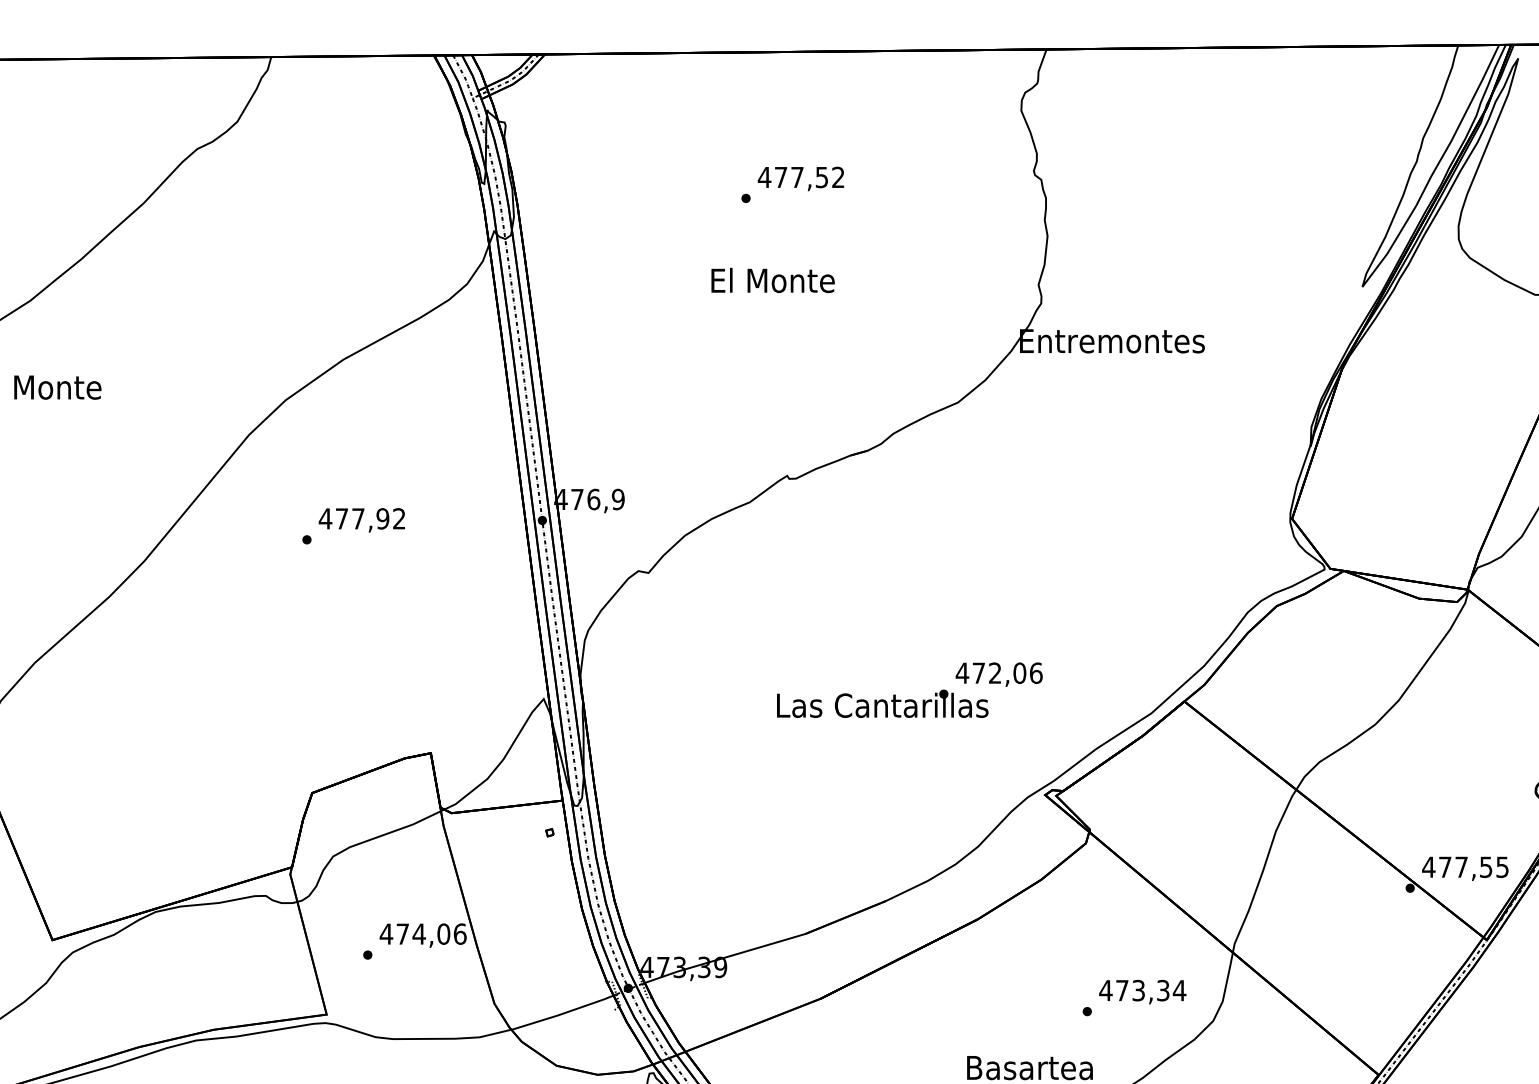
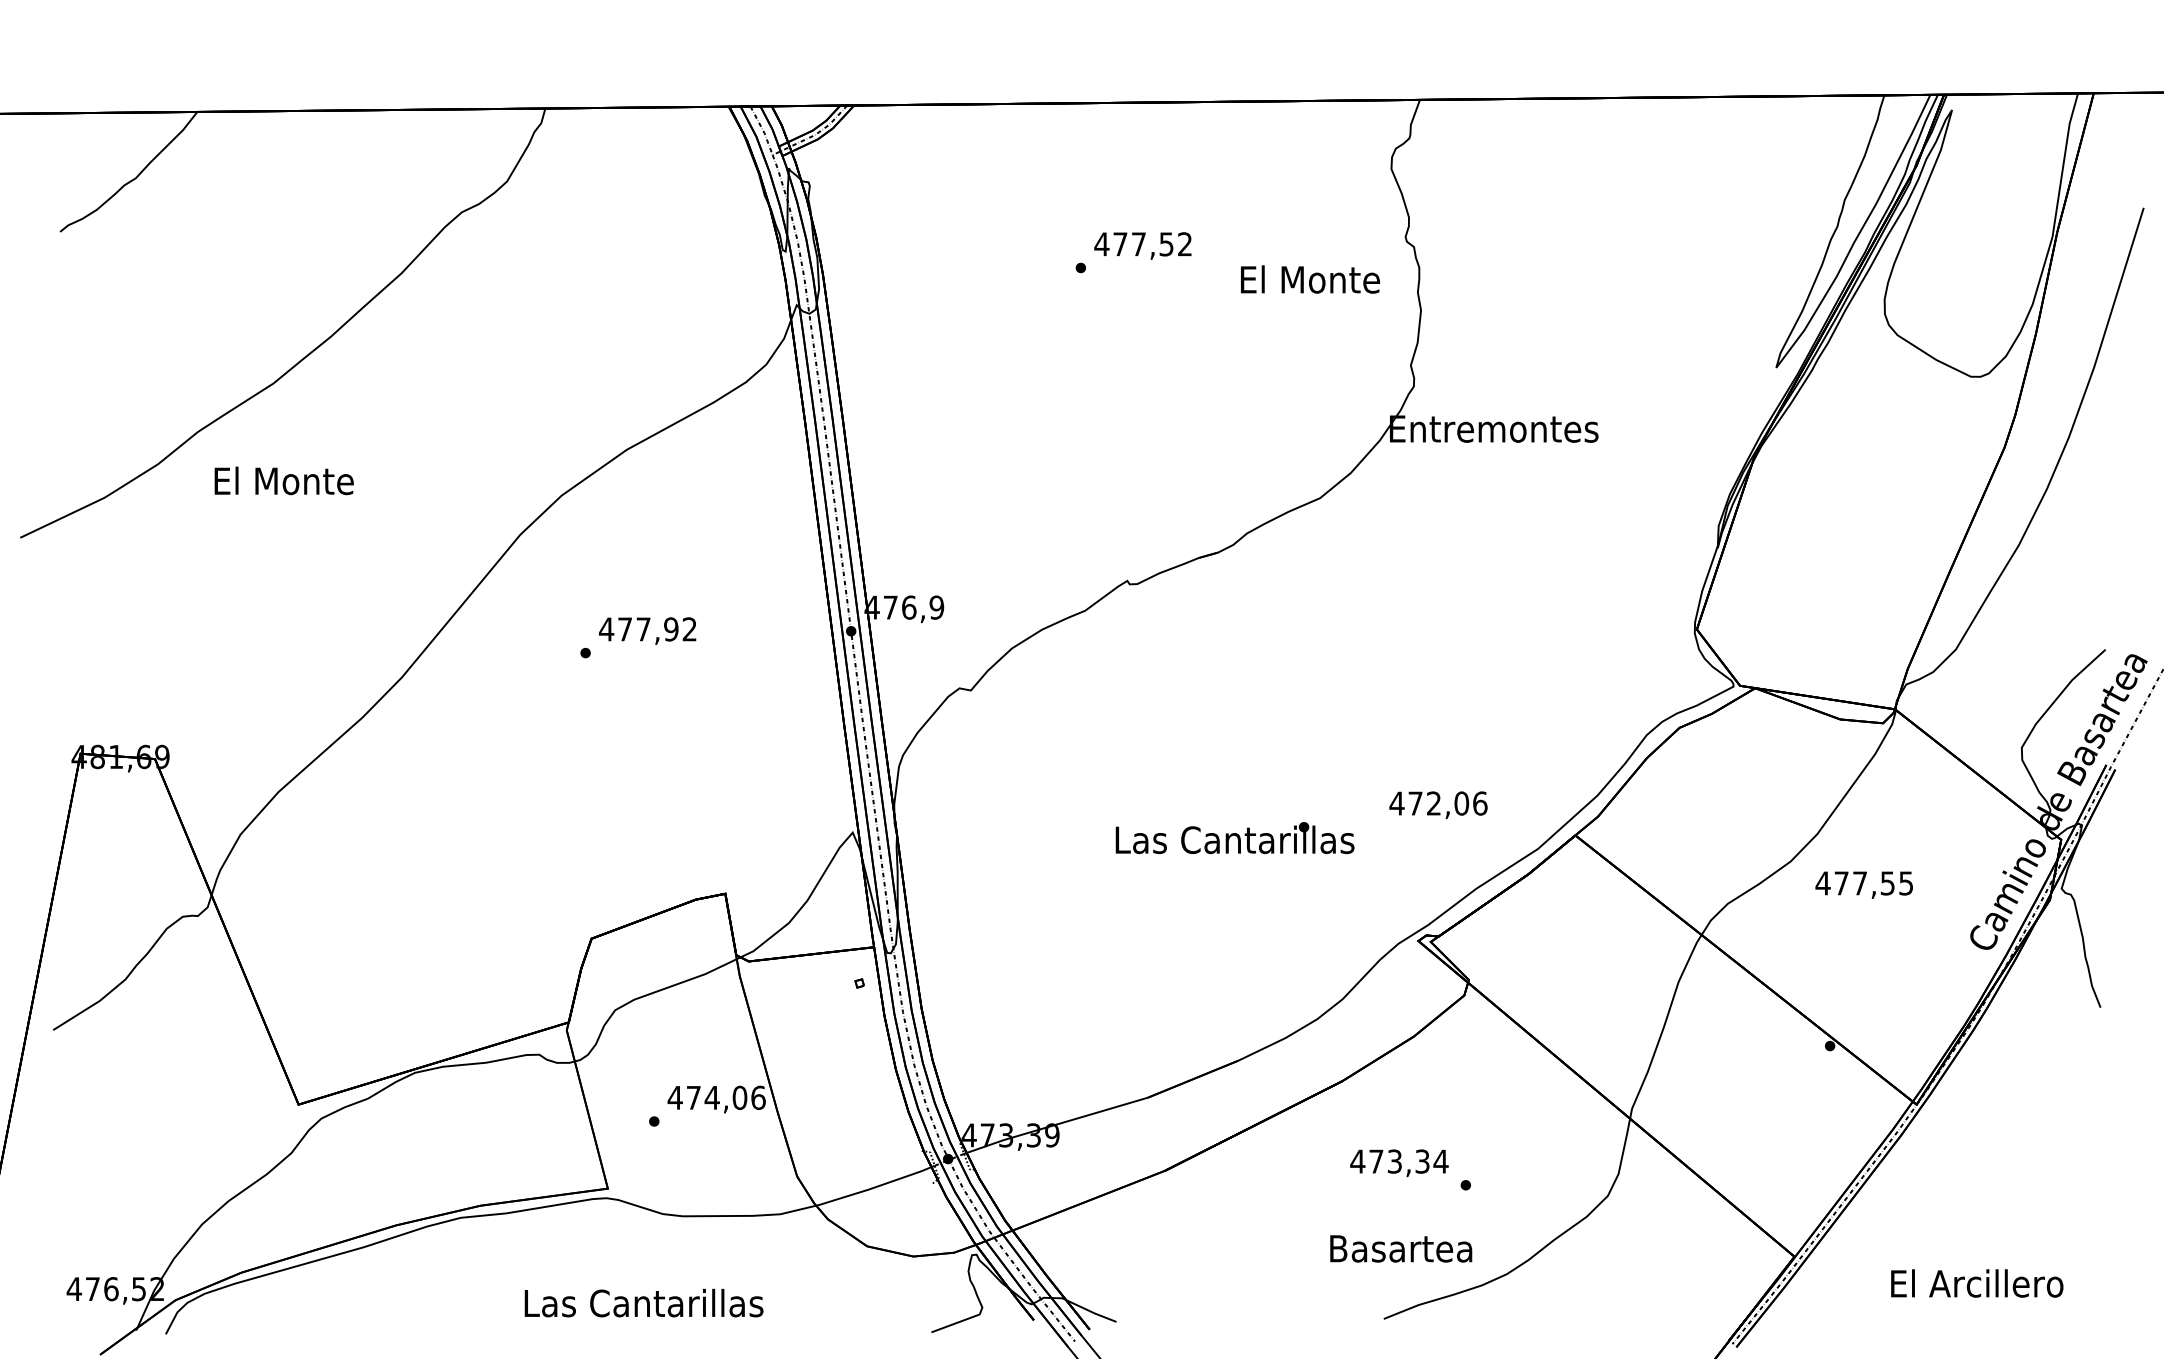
text: (773, 280) -> (1310, 279), moved
text: (999, 674) -> (1438, 804), moved
text: (1464, 868) -> (1863, 884), moved
text: (1142, 992) -> (1399, 1163), moved

